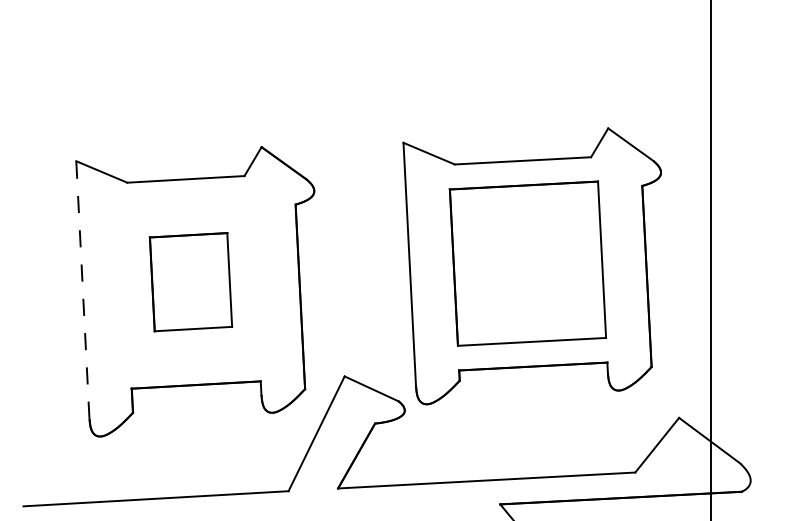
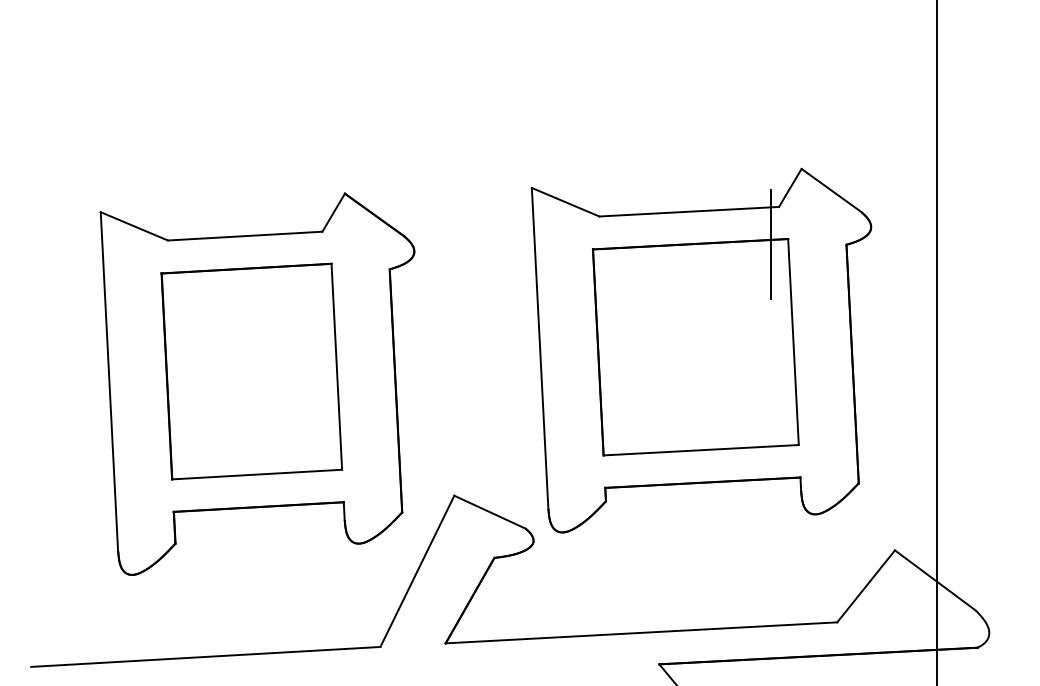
line: (584, 184) -> (770, 243), added
part: (190, 282) -> (251, 371), size x1.67
line: (82, 289) -> (109, 381), dashed -> solid

